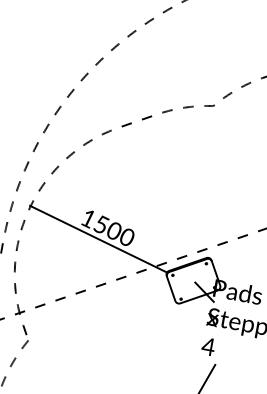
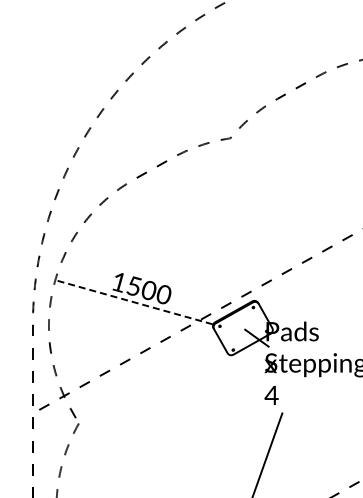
line: (98, 239) -> (133, 302), solid -> dashed

